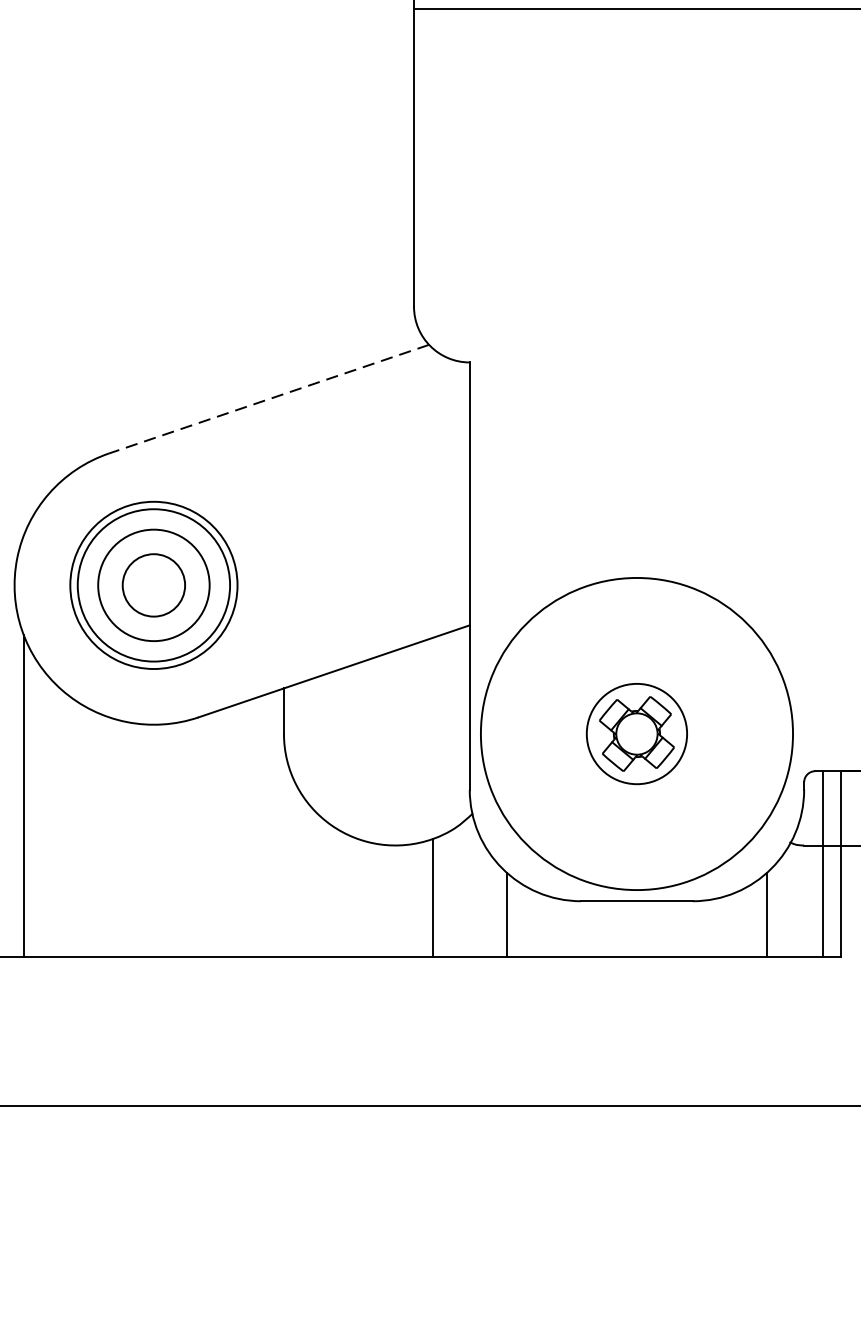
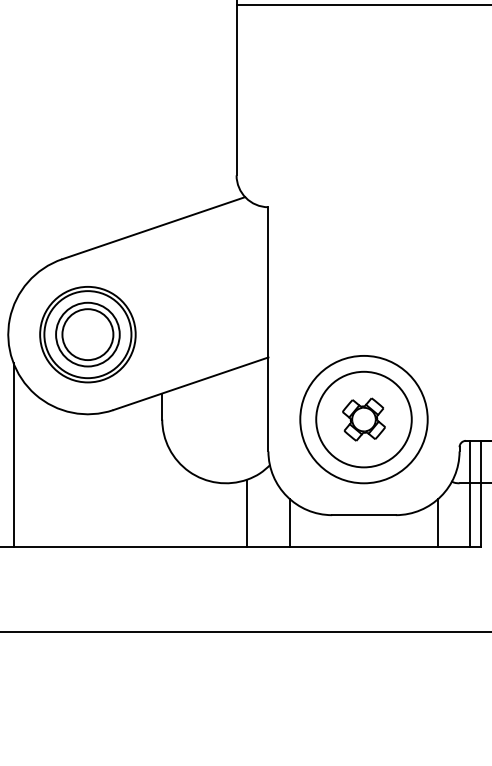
line: (268, 399) -> (153, 228), dashed -> solid
circle: (153, 585) -> (87, 334), size x1.43
circle: (636, 733) -> (363, 419), size x0.71
circle: (636, 733) -> (363, 419), size x1.67

